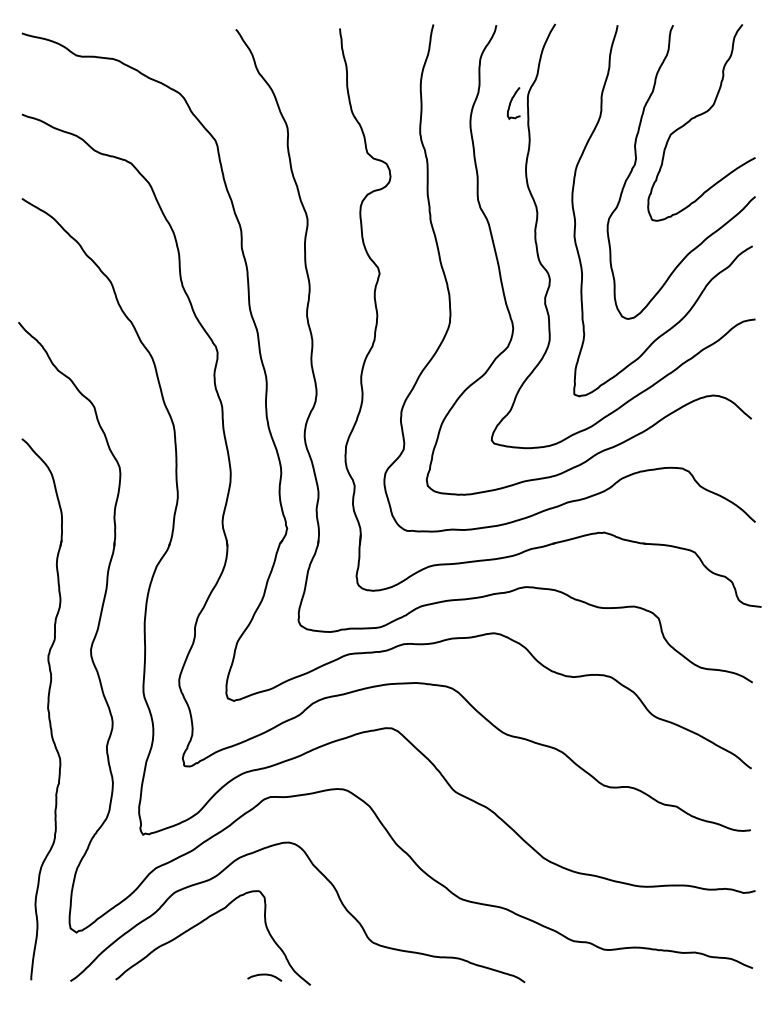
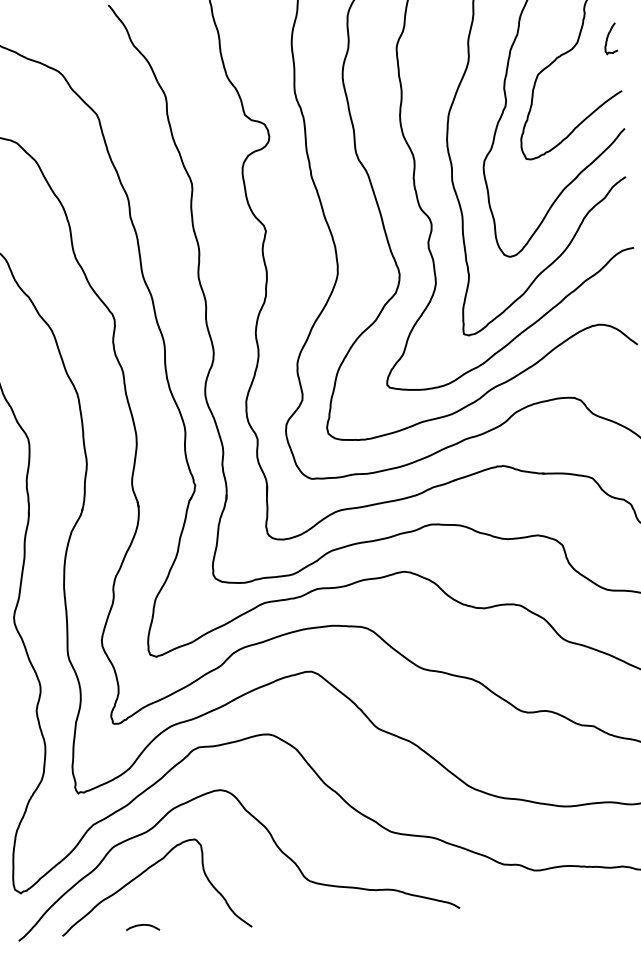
curve: (511, 103) -> (608, 38), moved
curve: (264, 975) -> (142, 925), moved

